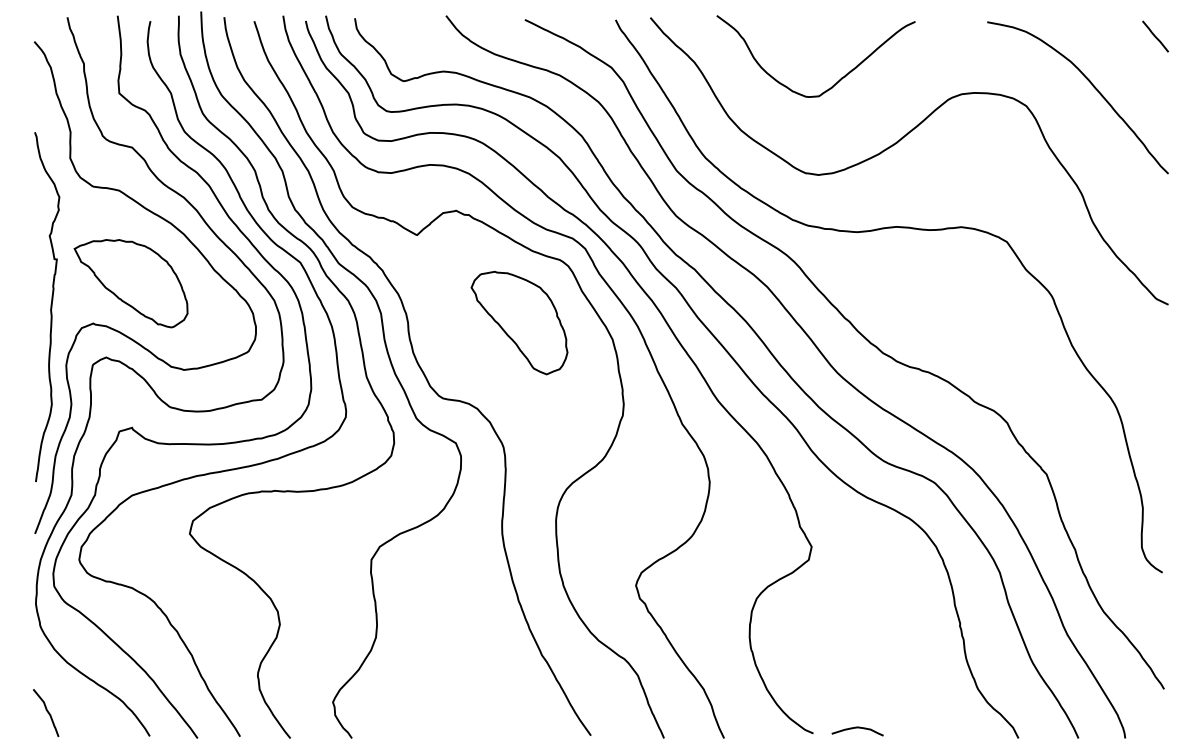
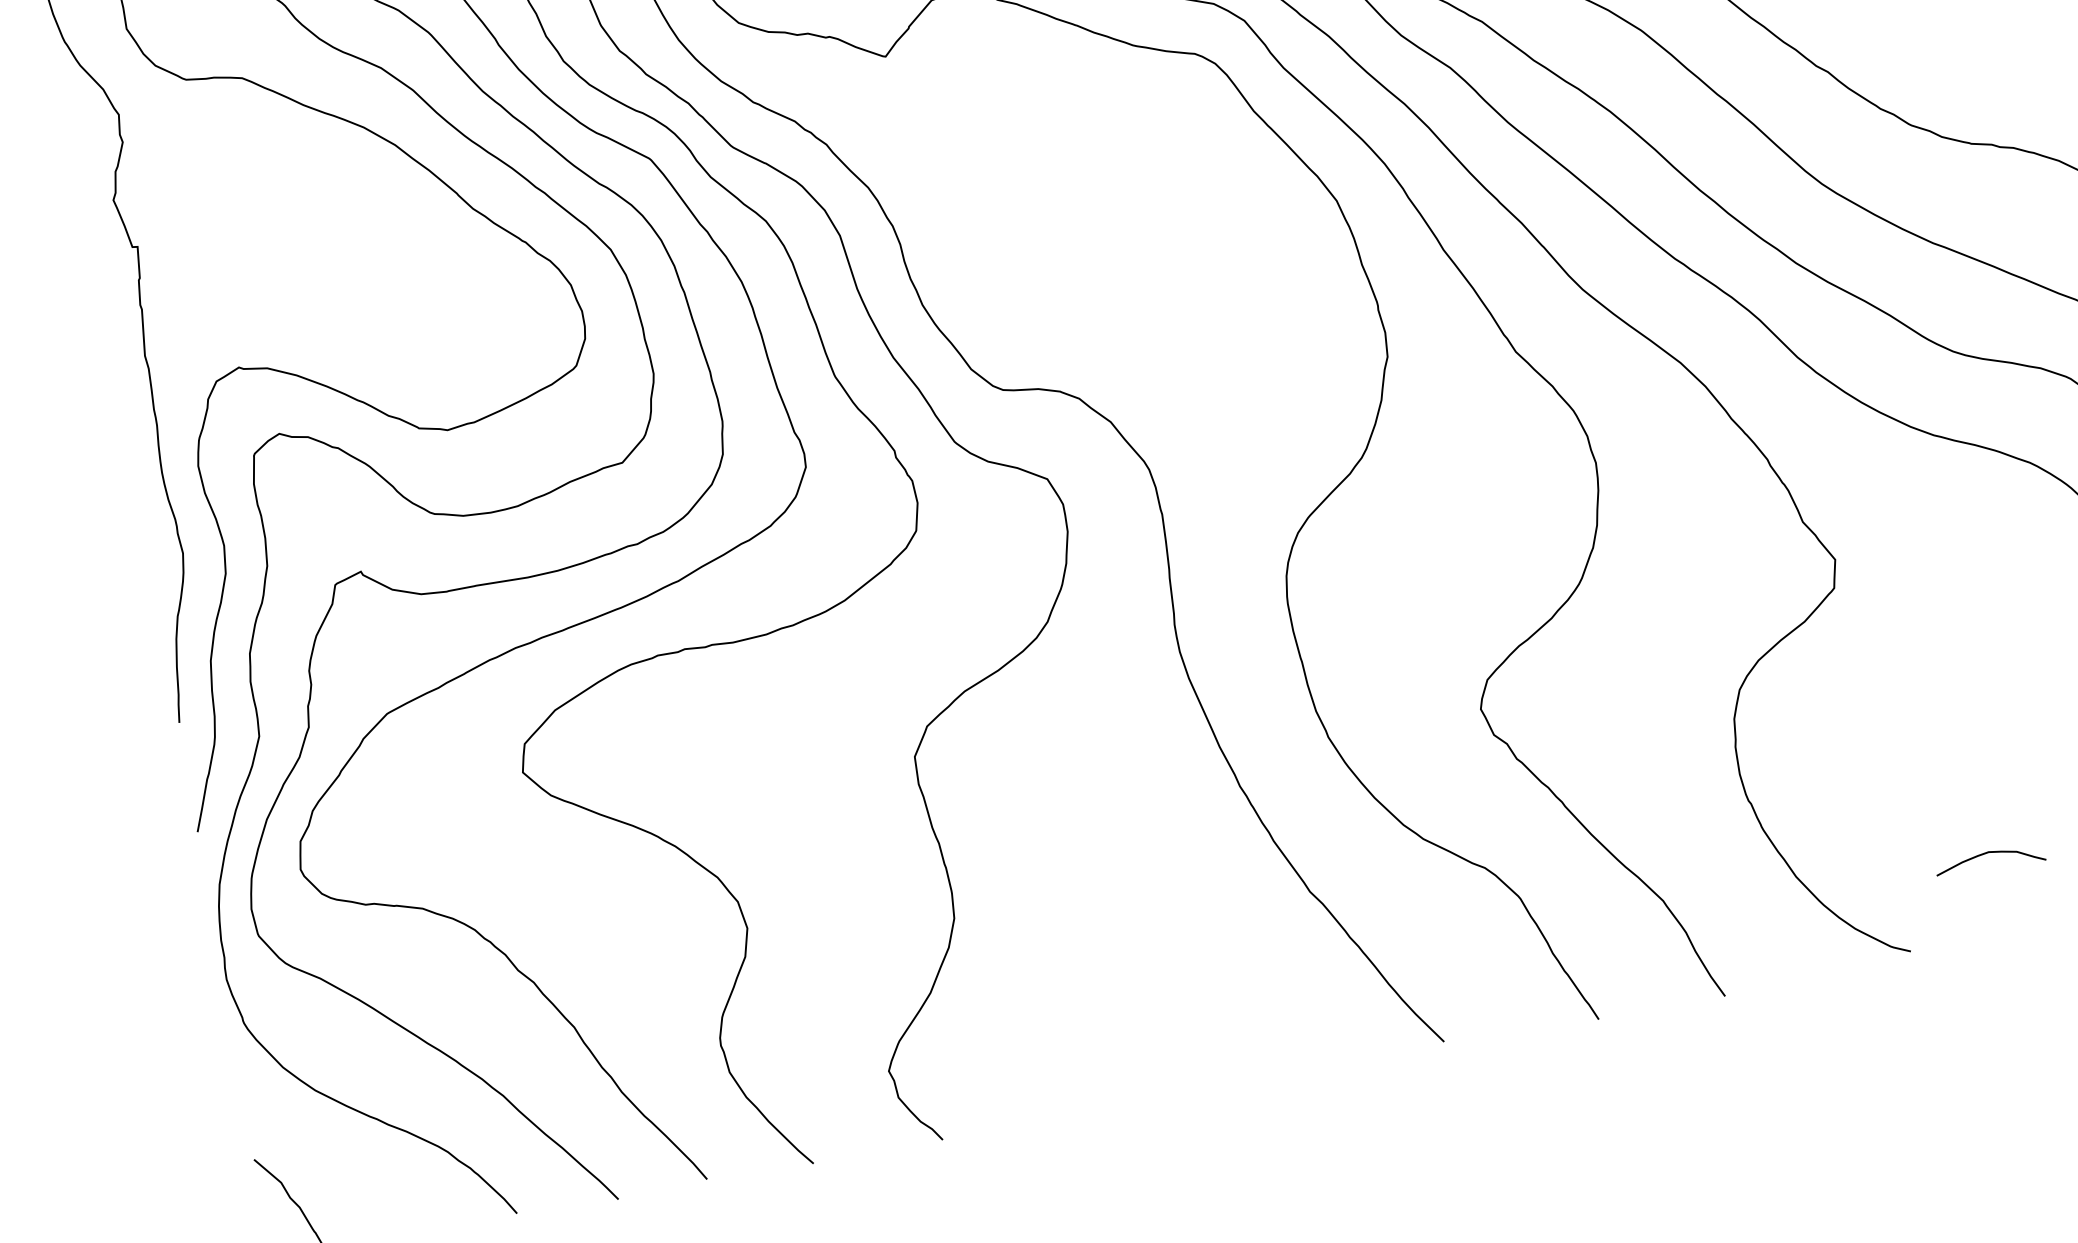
part: (130, 283) -> (301, 269), removed
part: (519, 322) -> (1134, 200), removed
curve: (857, 728) -> (1988, 854), moved

